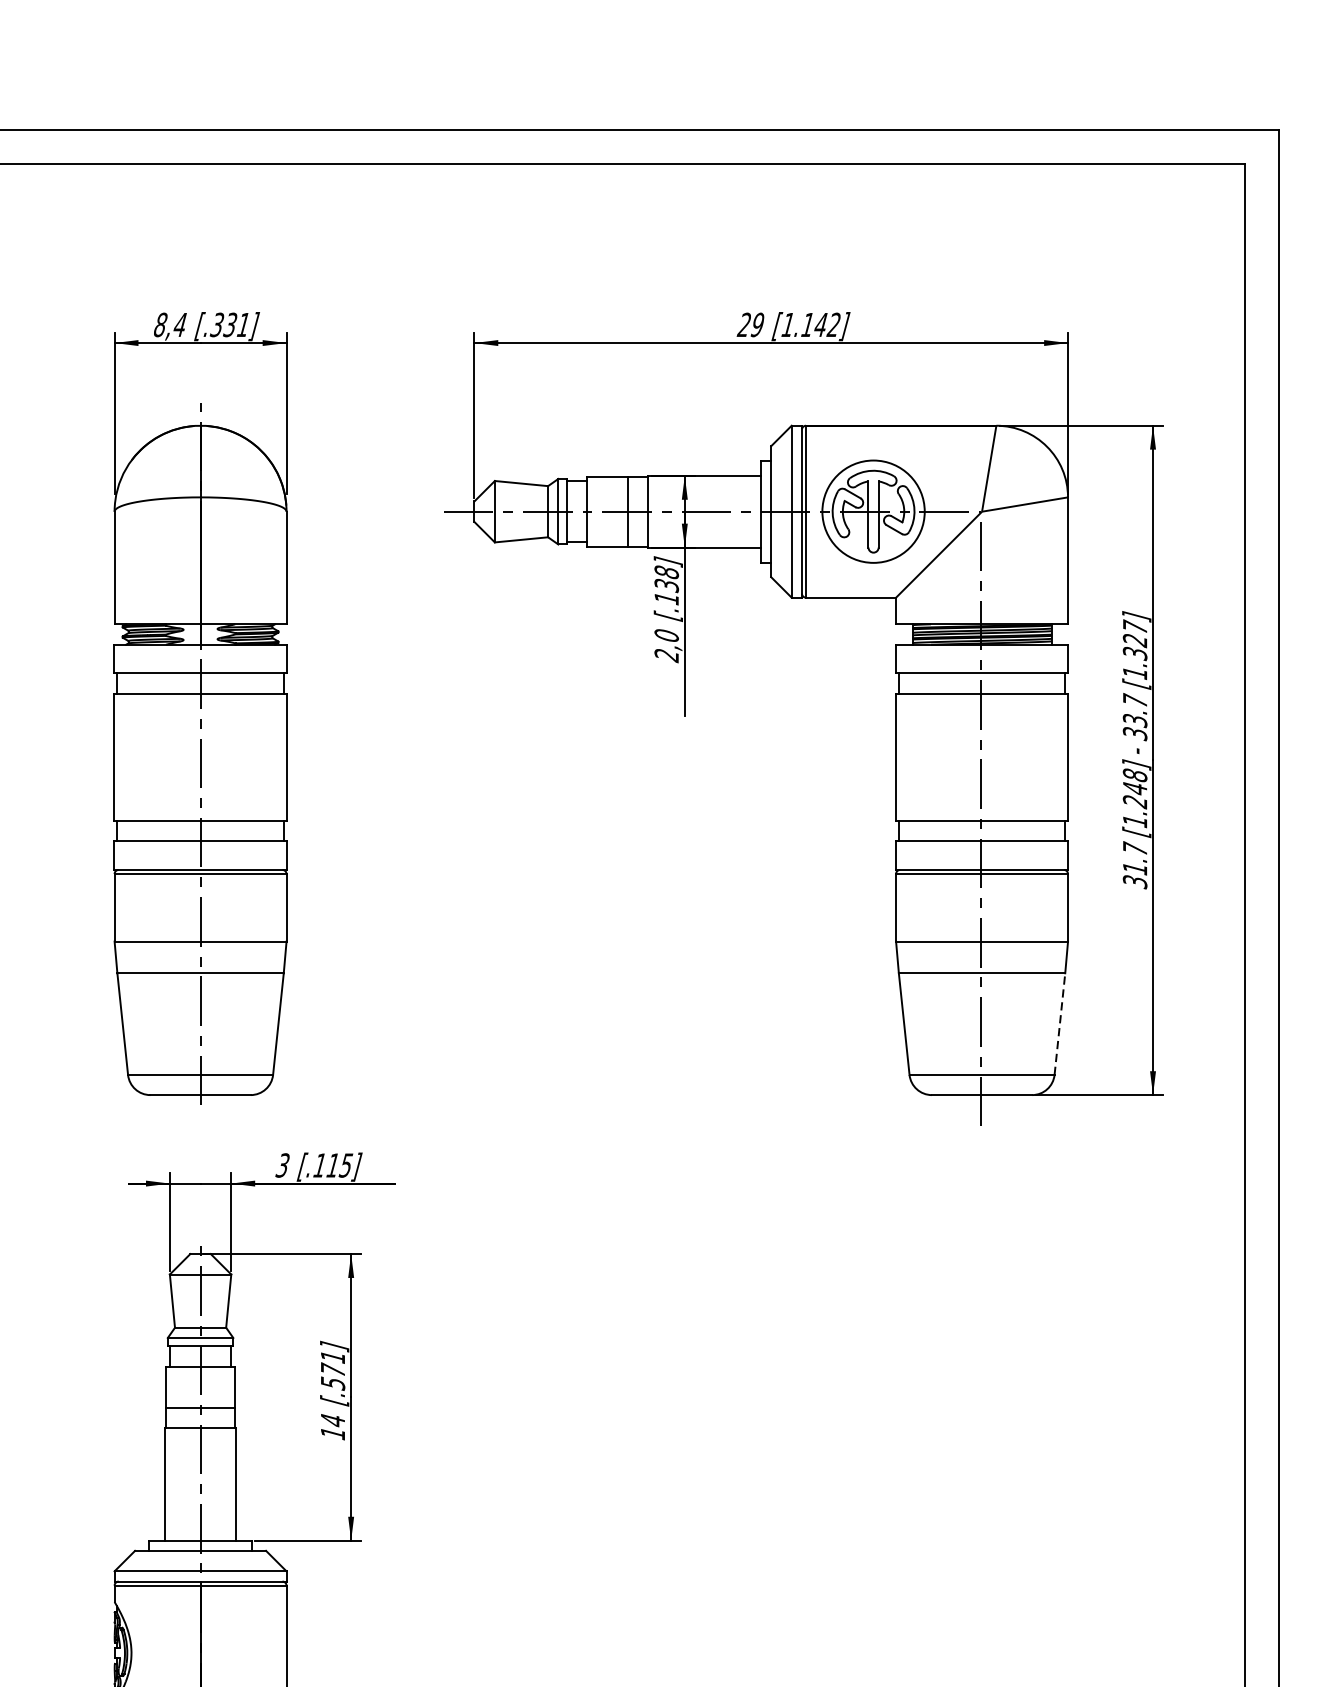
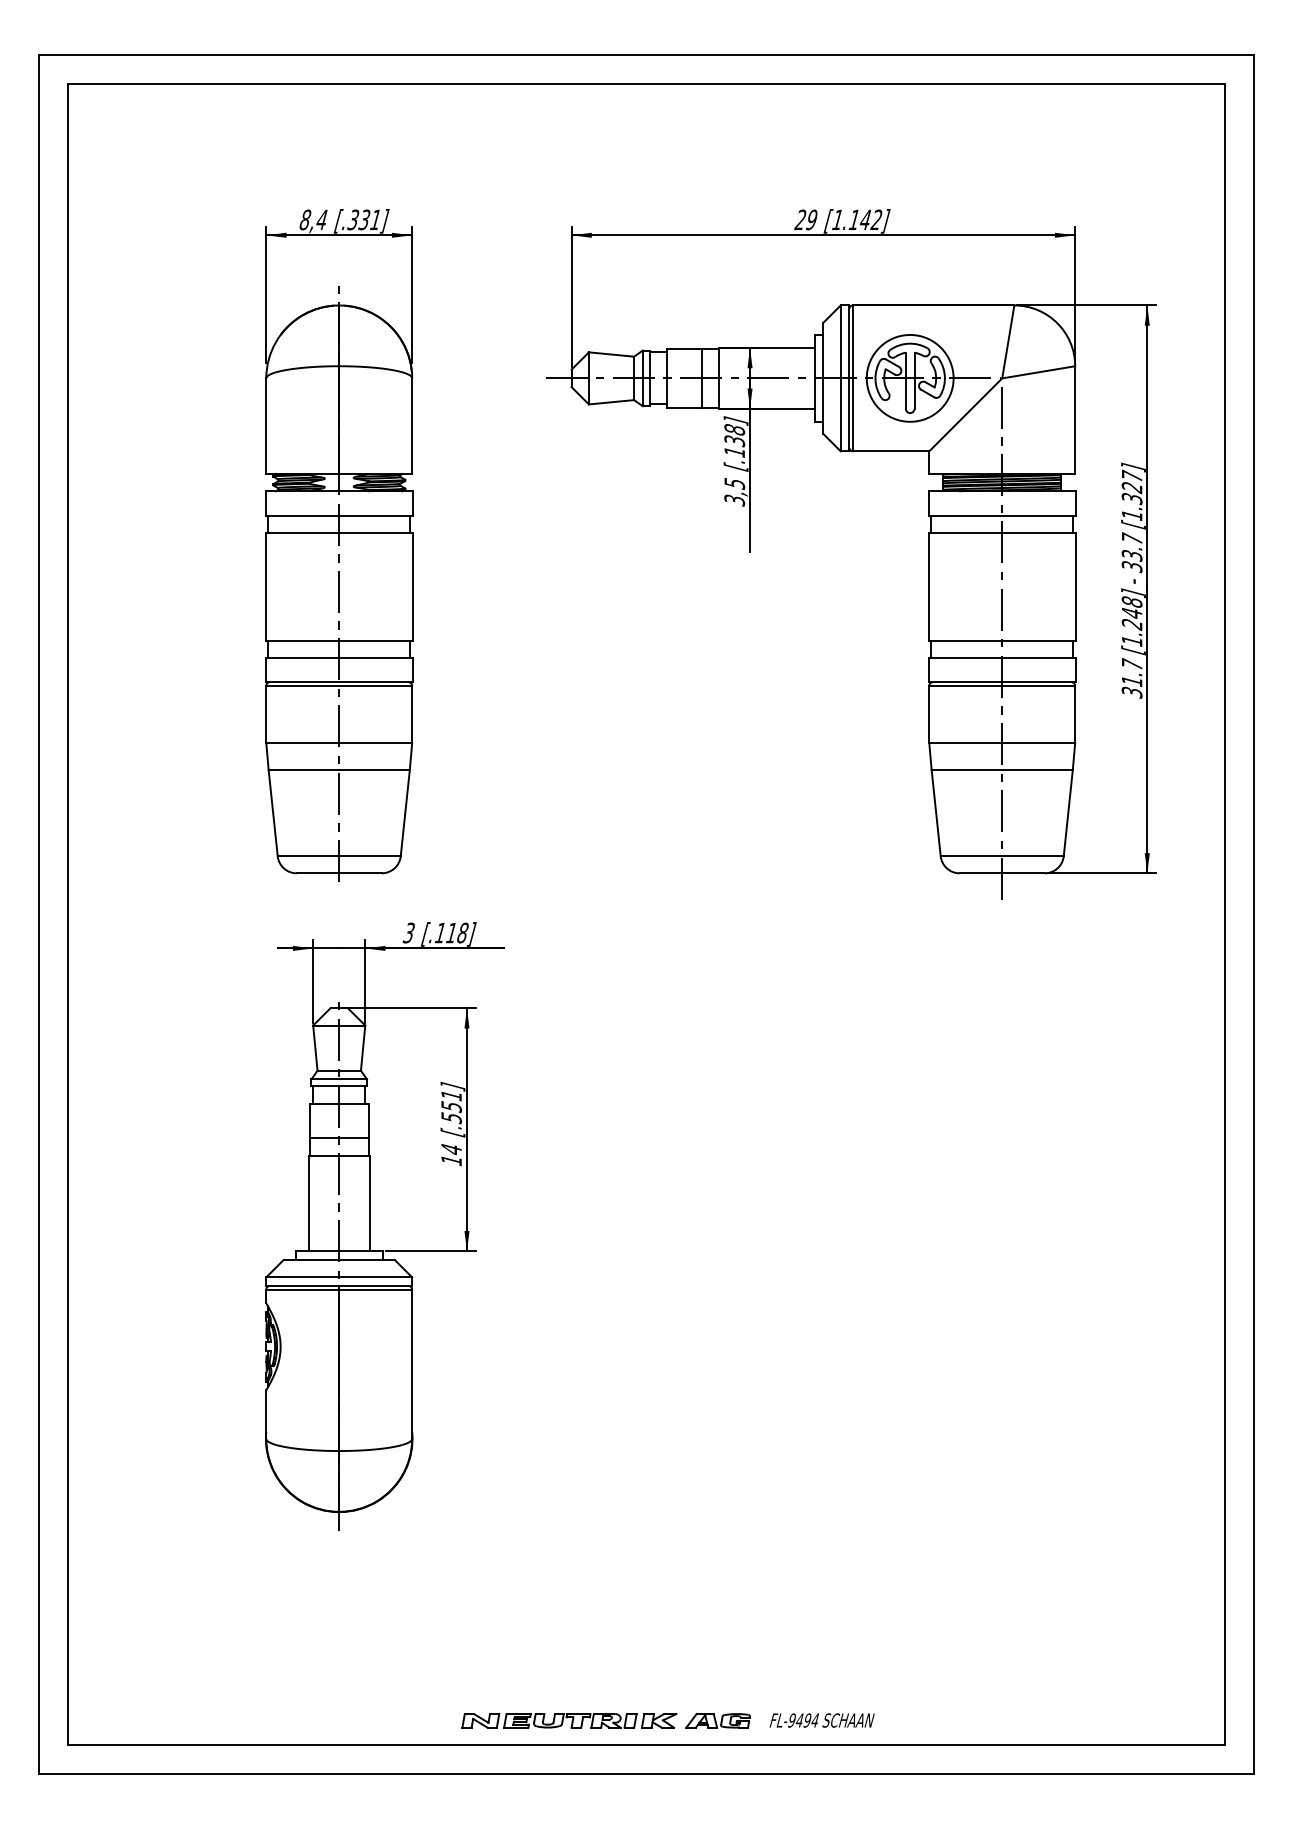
text: (666, 645) -> (734, 491), 2,0 -> 3,5
line: (1060, 1023) -> (1068, 812), dashed -> solid
text: (345, 1164) -> (462, 932), [.115] -> [.118]
text: (332, 1369) -> (451, 1106), [.571] -> [.551]

